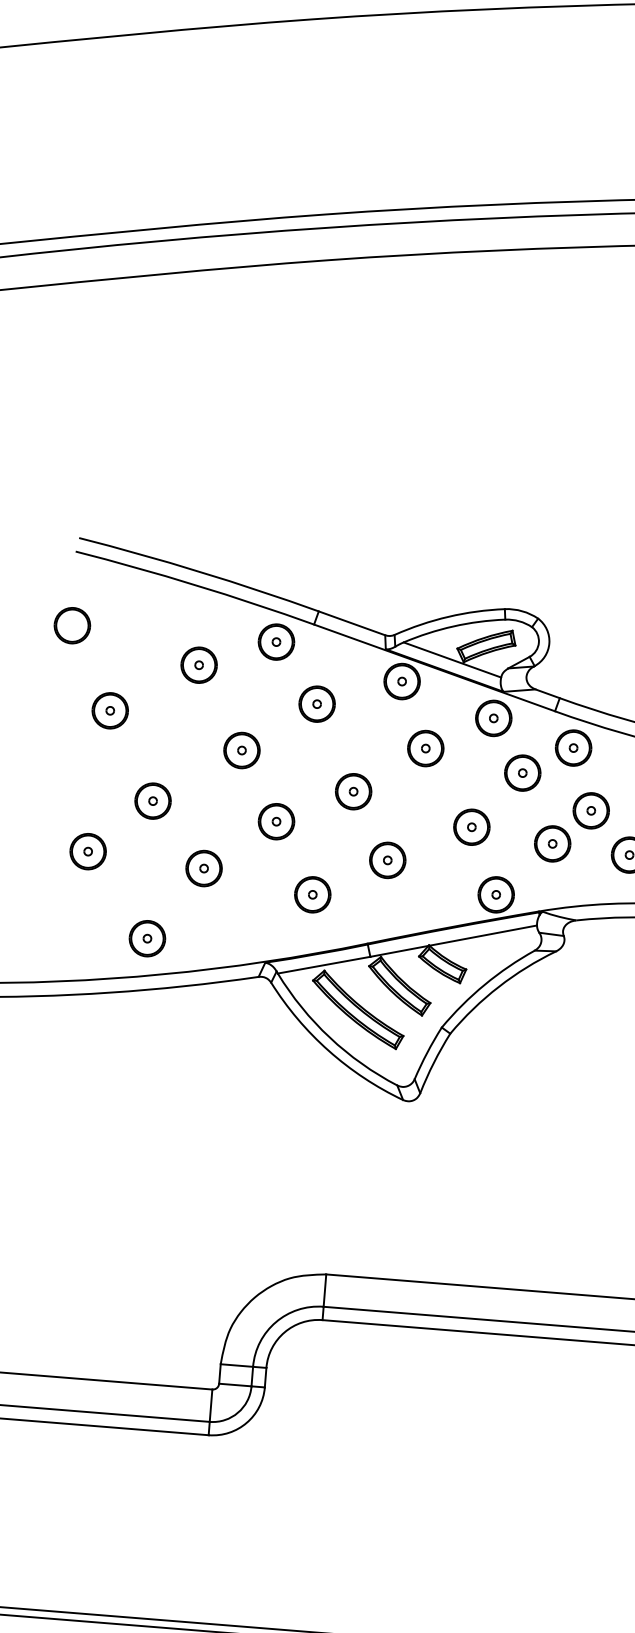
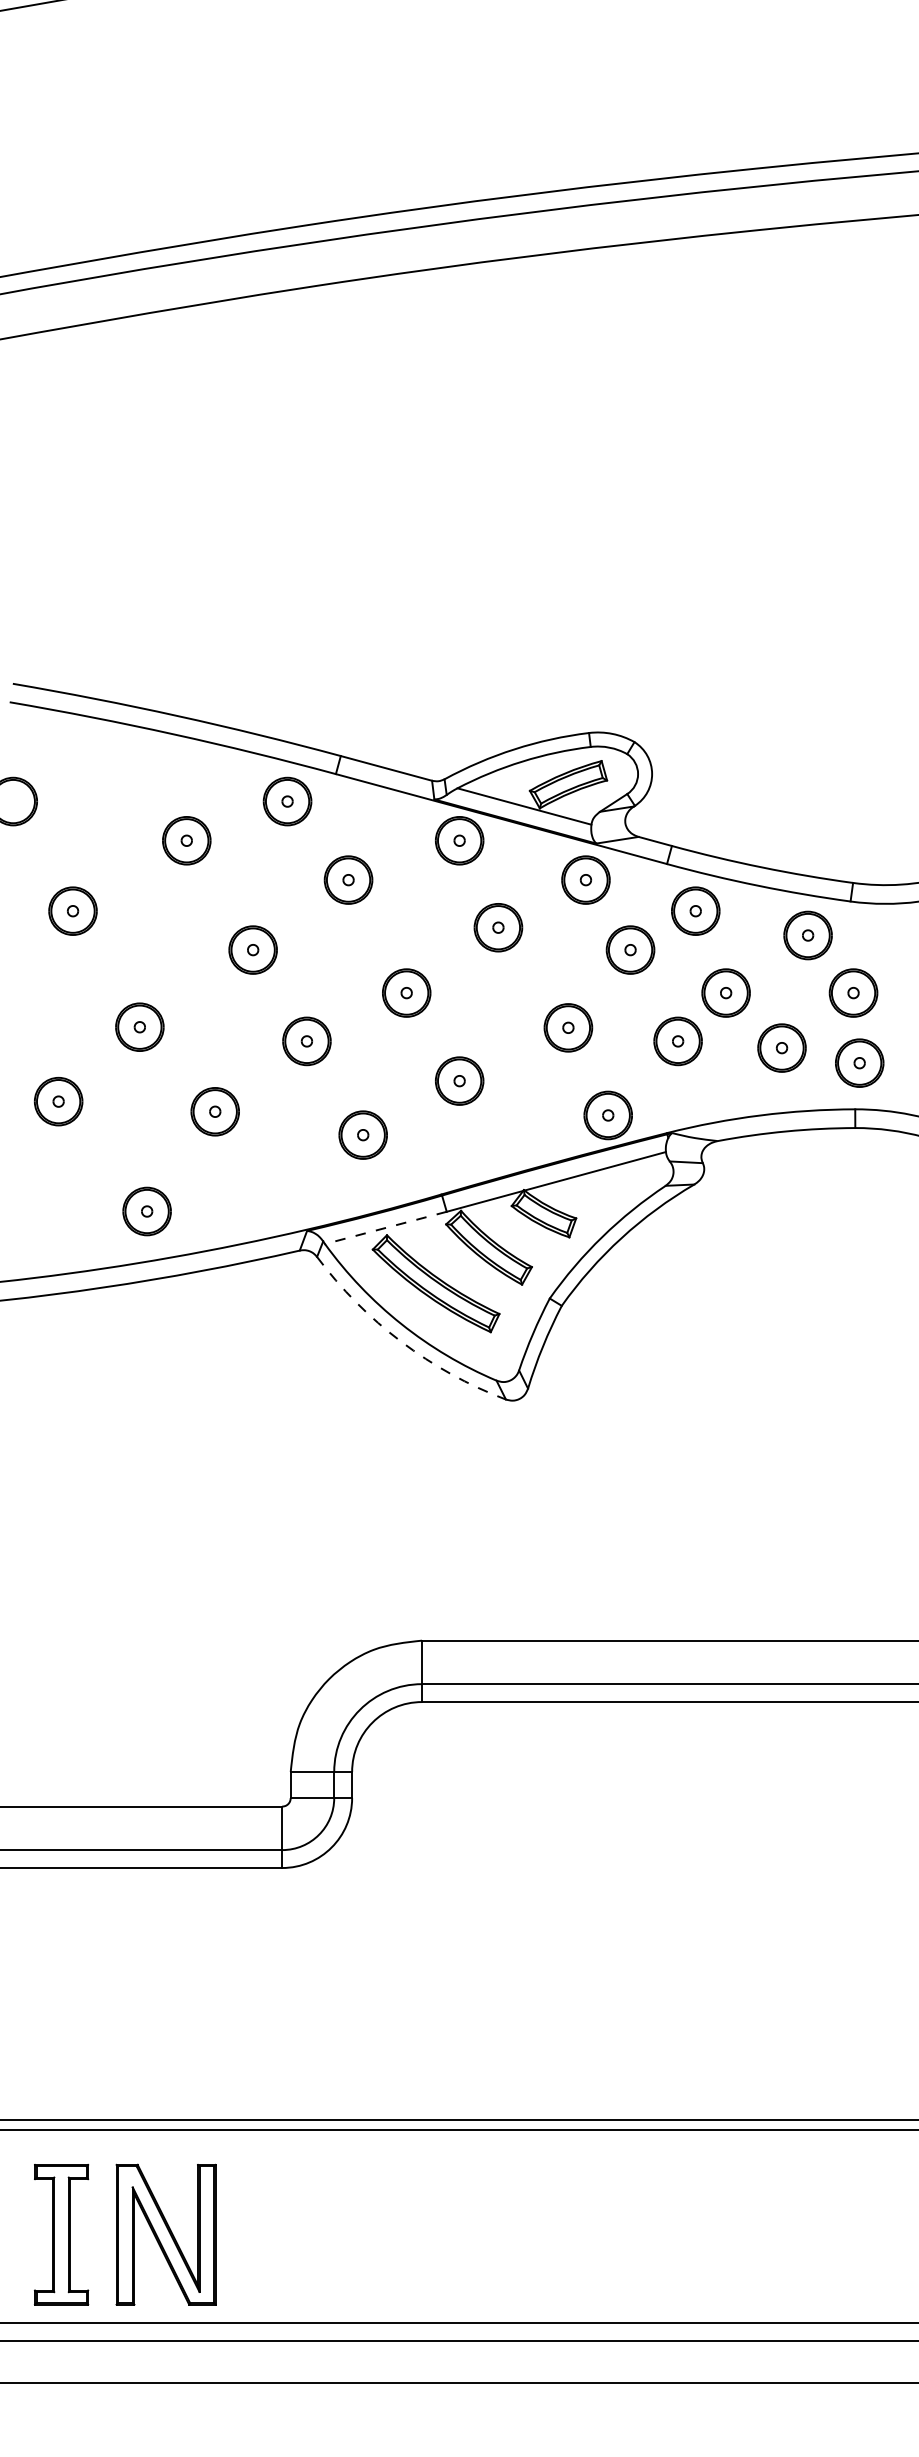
line: (323, 964) -> (385, 1227), solid -> dashed
arc: (328, 1050) -> (401, 1341), solid -> dashed

